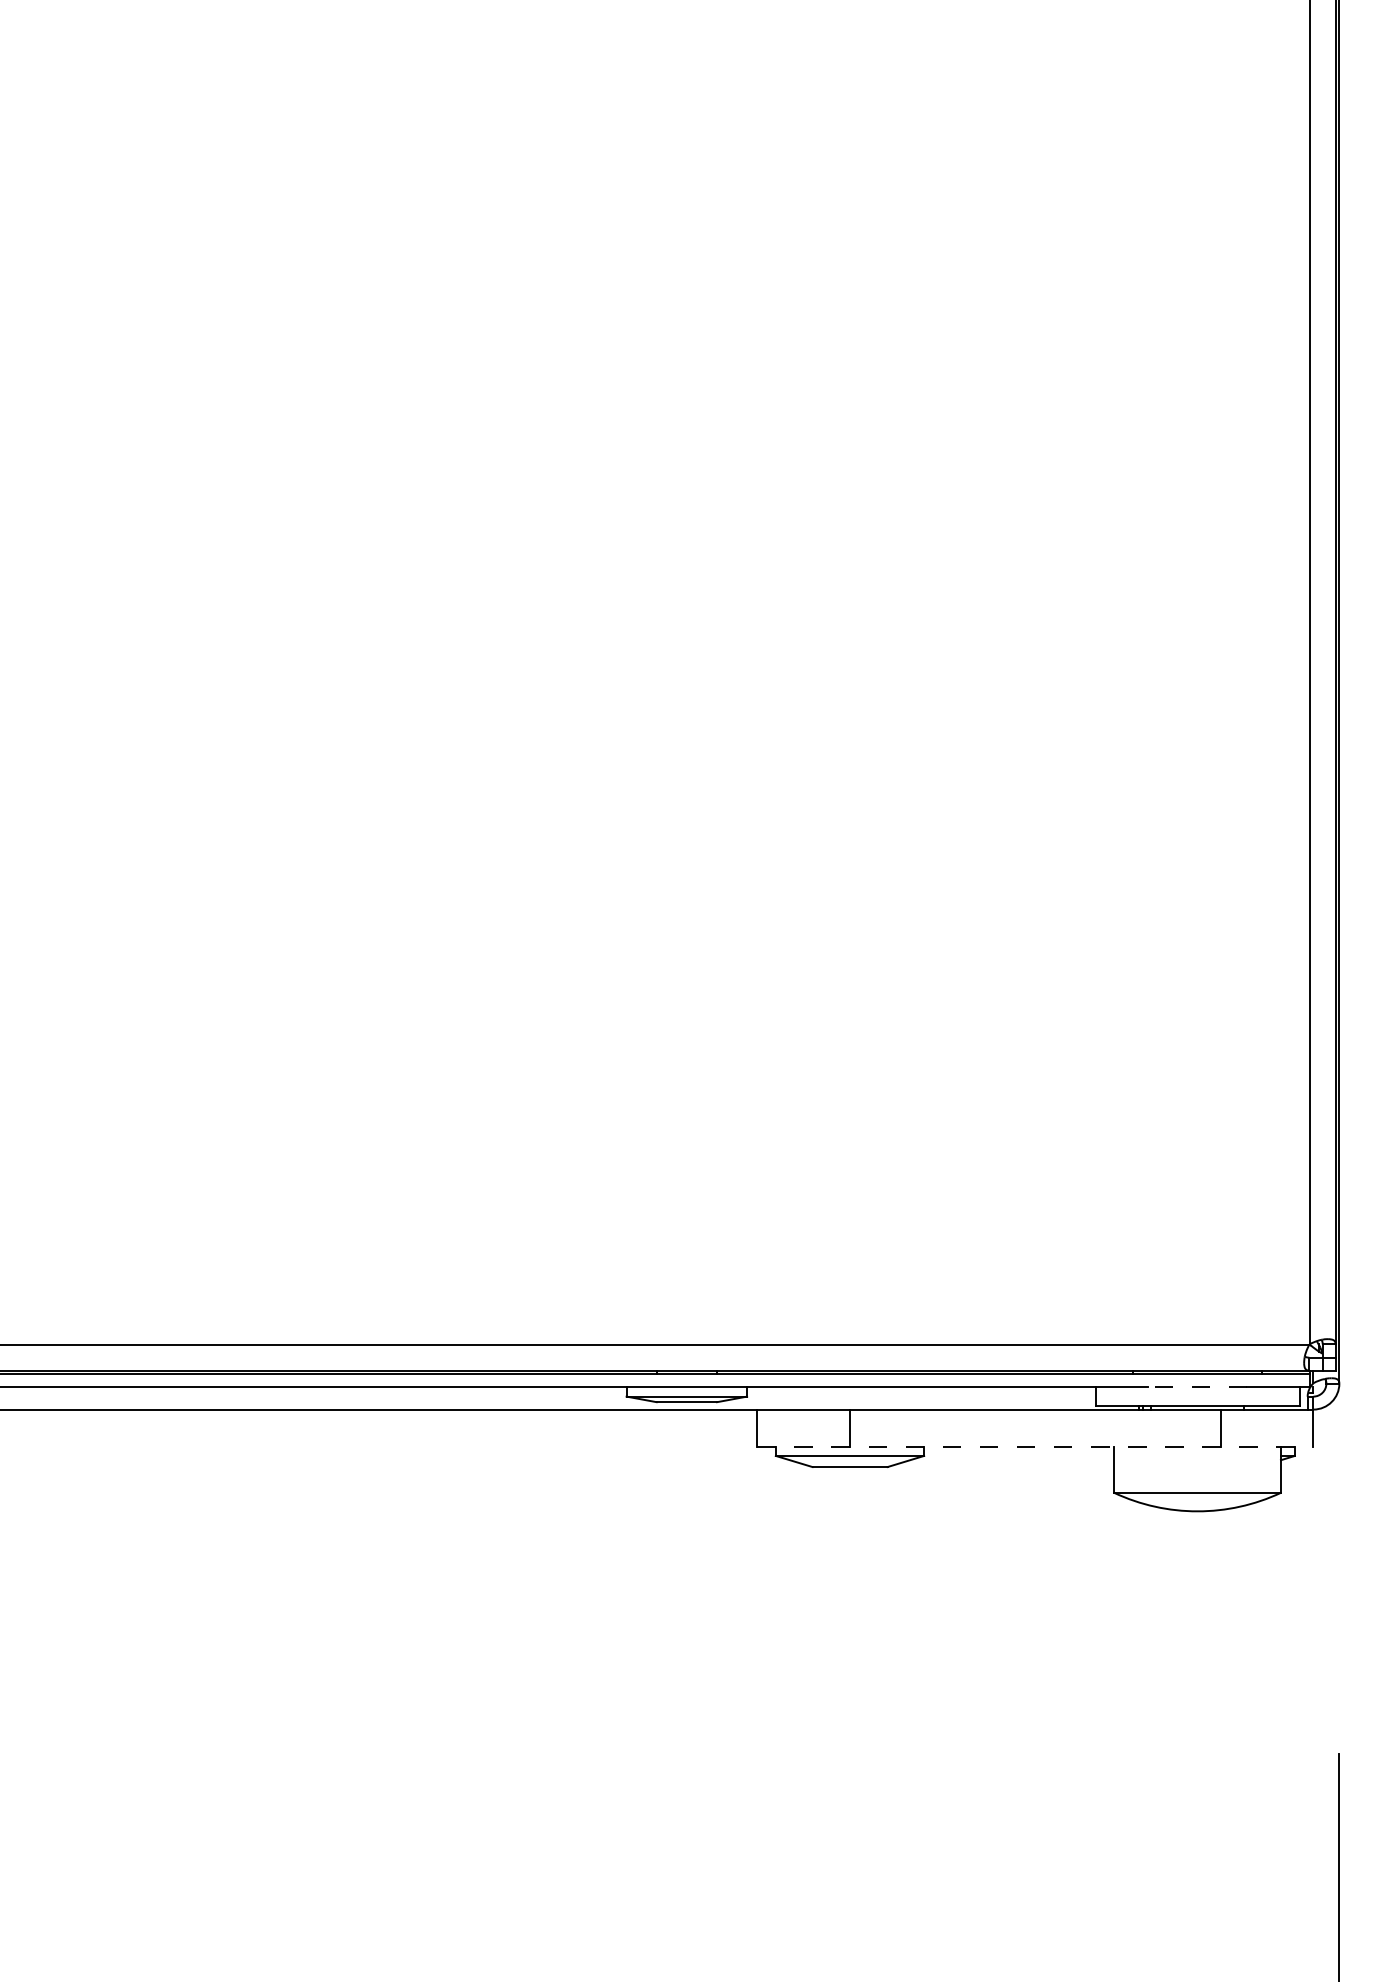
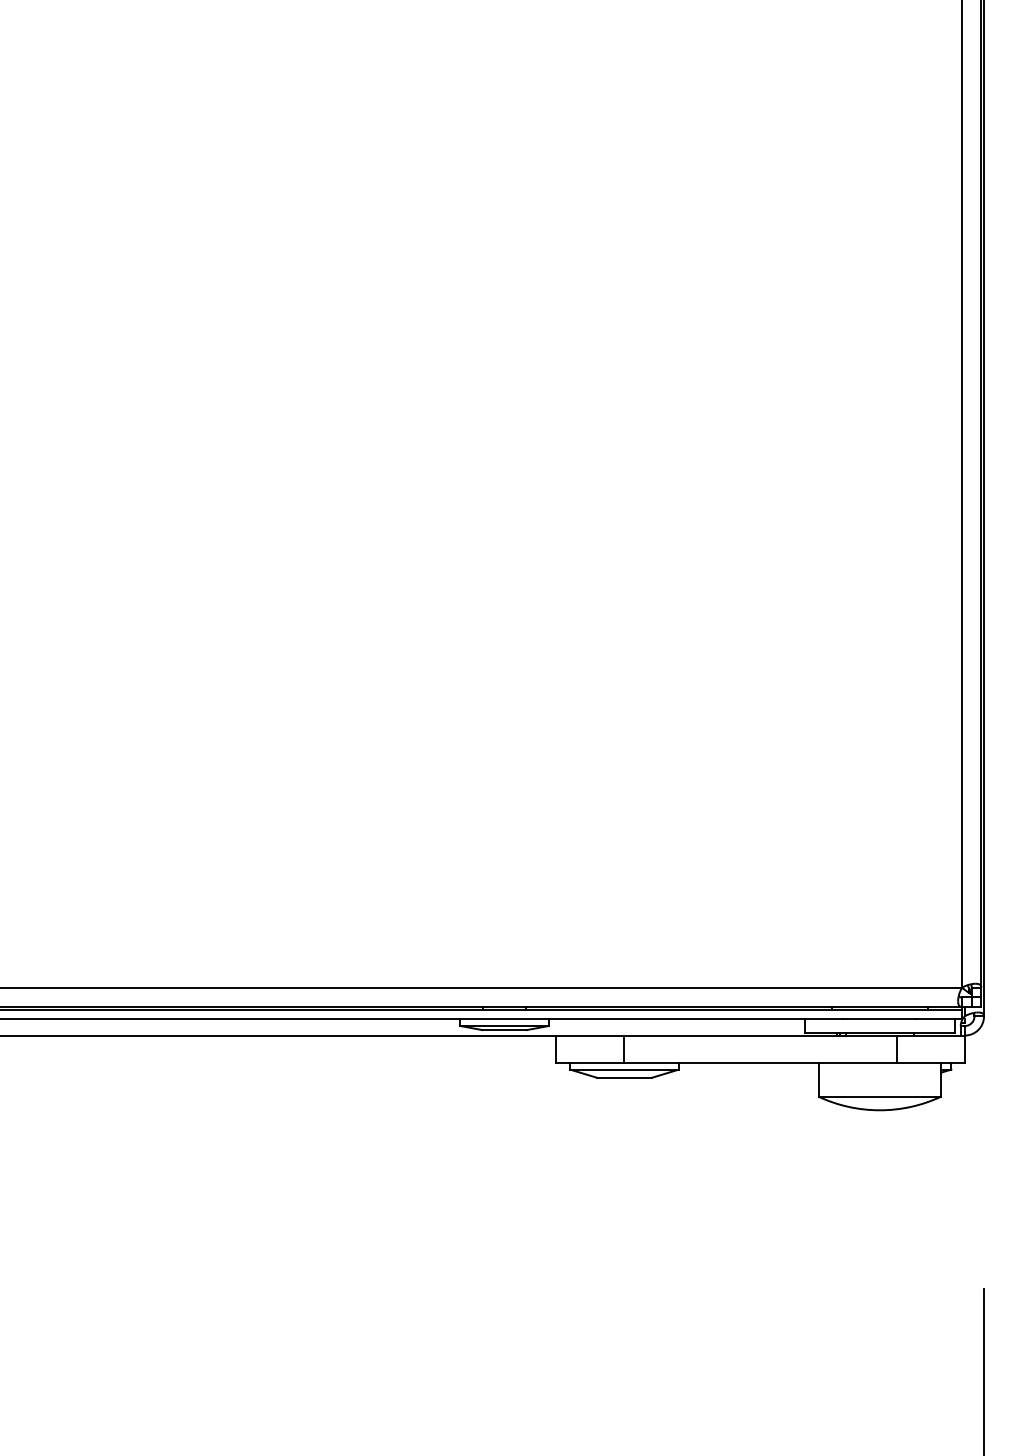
line: (1197, 1387) -> (879, 1019), dashed -> solid
line: (1036, 1446) -> (761, 1062), dashed -> solid

